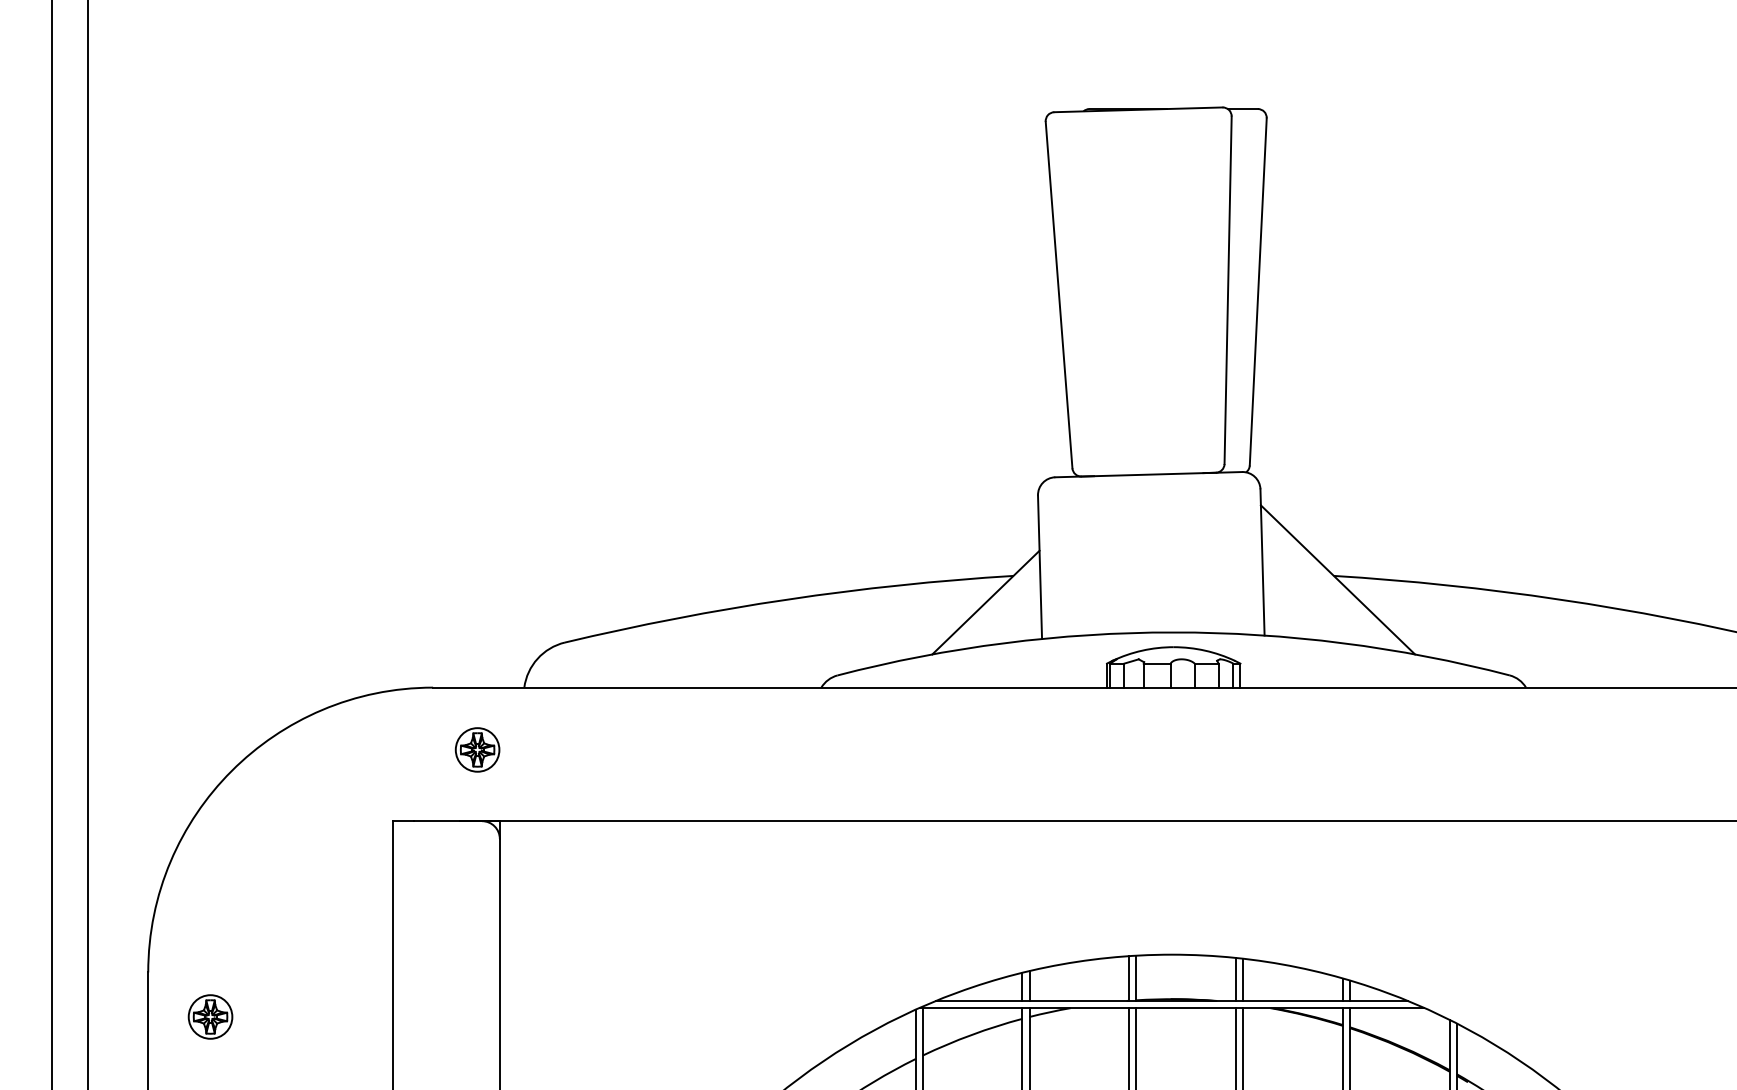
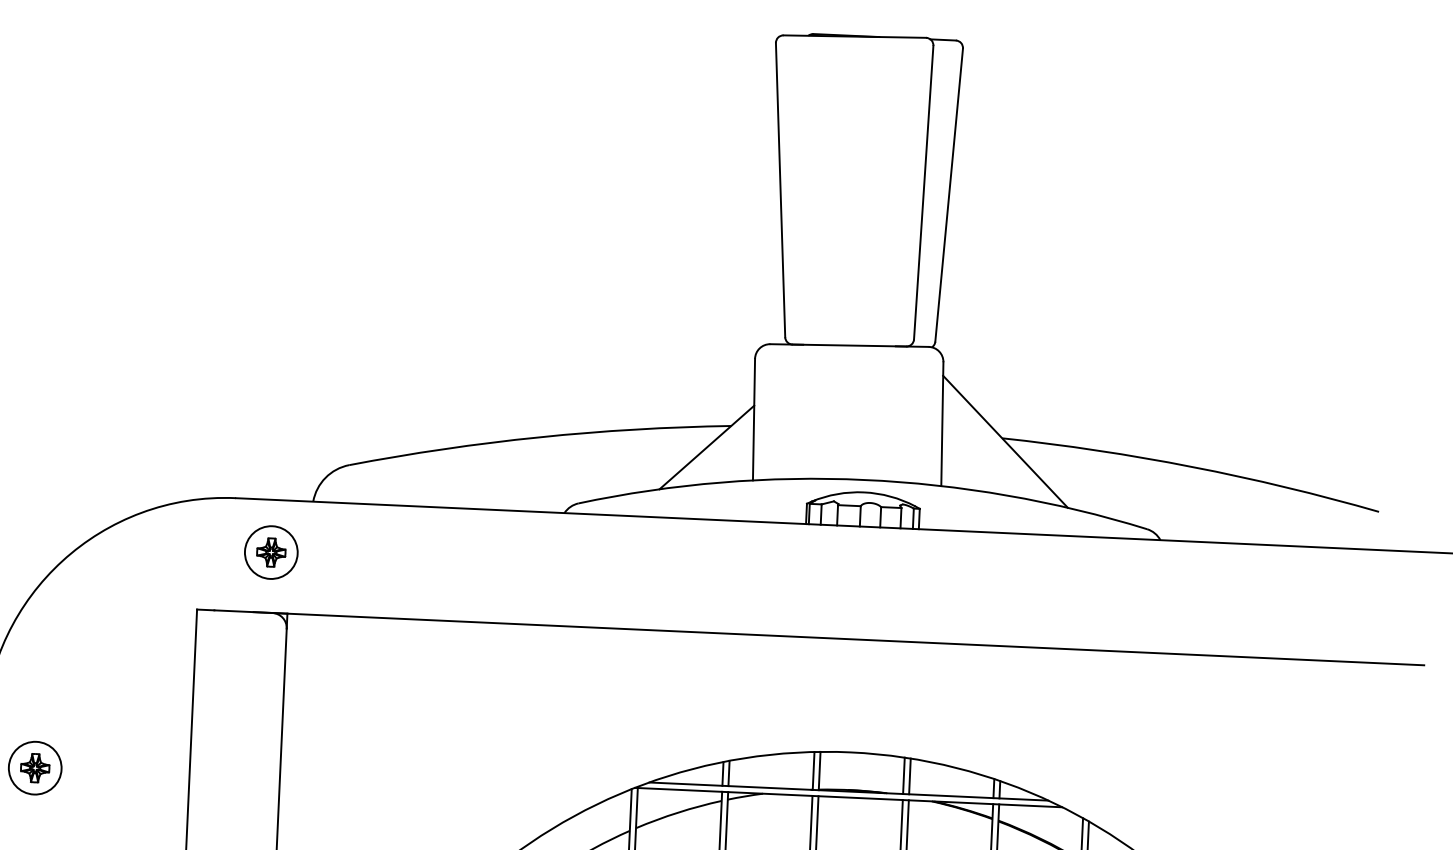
circle: (477, 749) -> (271, 552), size x1.43
circle: (210, 1016) -> (35, 767), size x1.43

